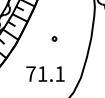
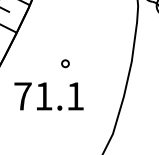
text: (45, 73) -> (49, 95), moved

